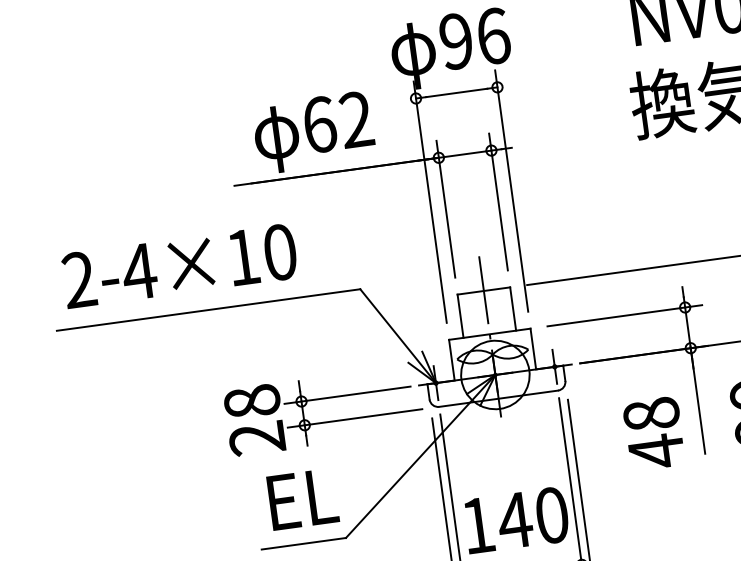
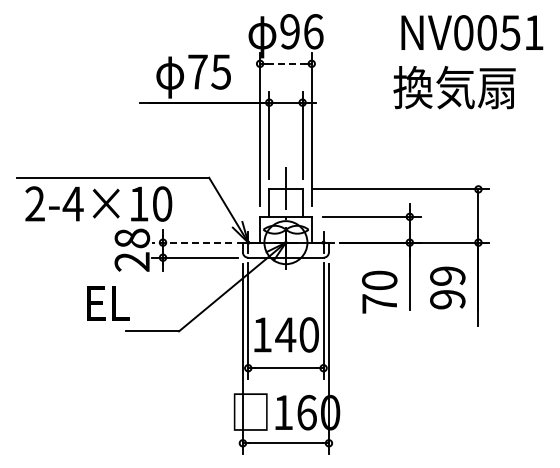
line: (457, 92) -> (286, 63), solid -> dashed
text: (337, 121) -> (209, 71), 62 -> 75
text: (179, 265) -> (98, 203), moved
line: (347, 394) -> (192, 242), solid -> dashed
text: (653, 433) -> (379, 292), 48 -> 70
text: (302, 499) -> (108, 303), moved

